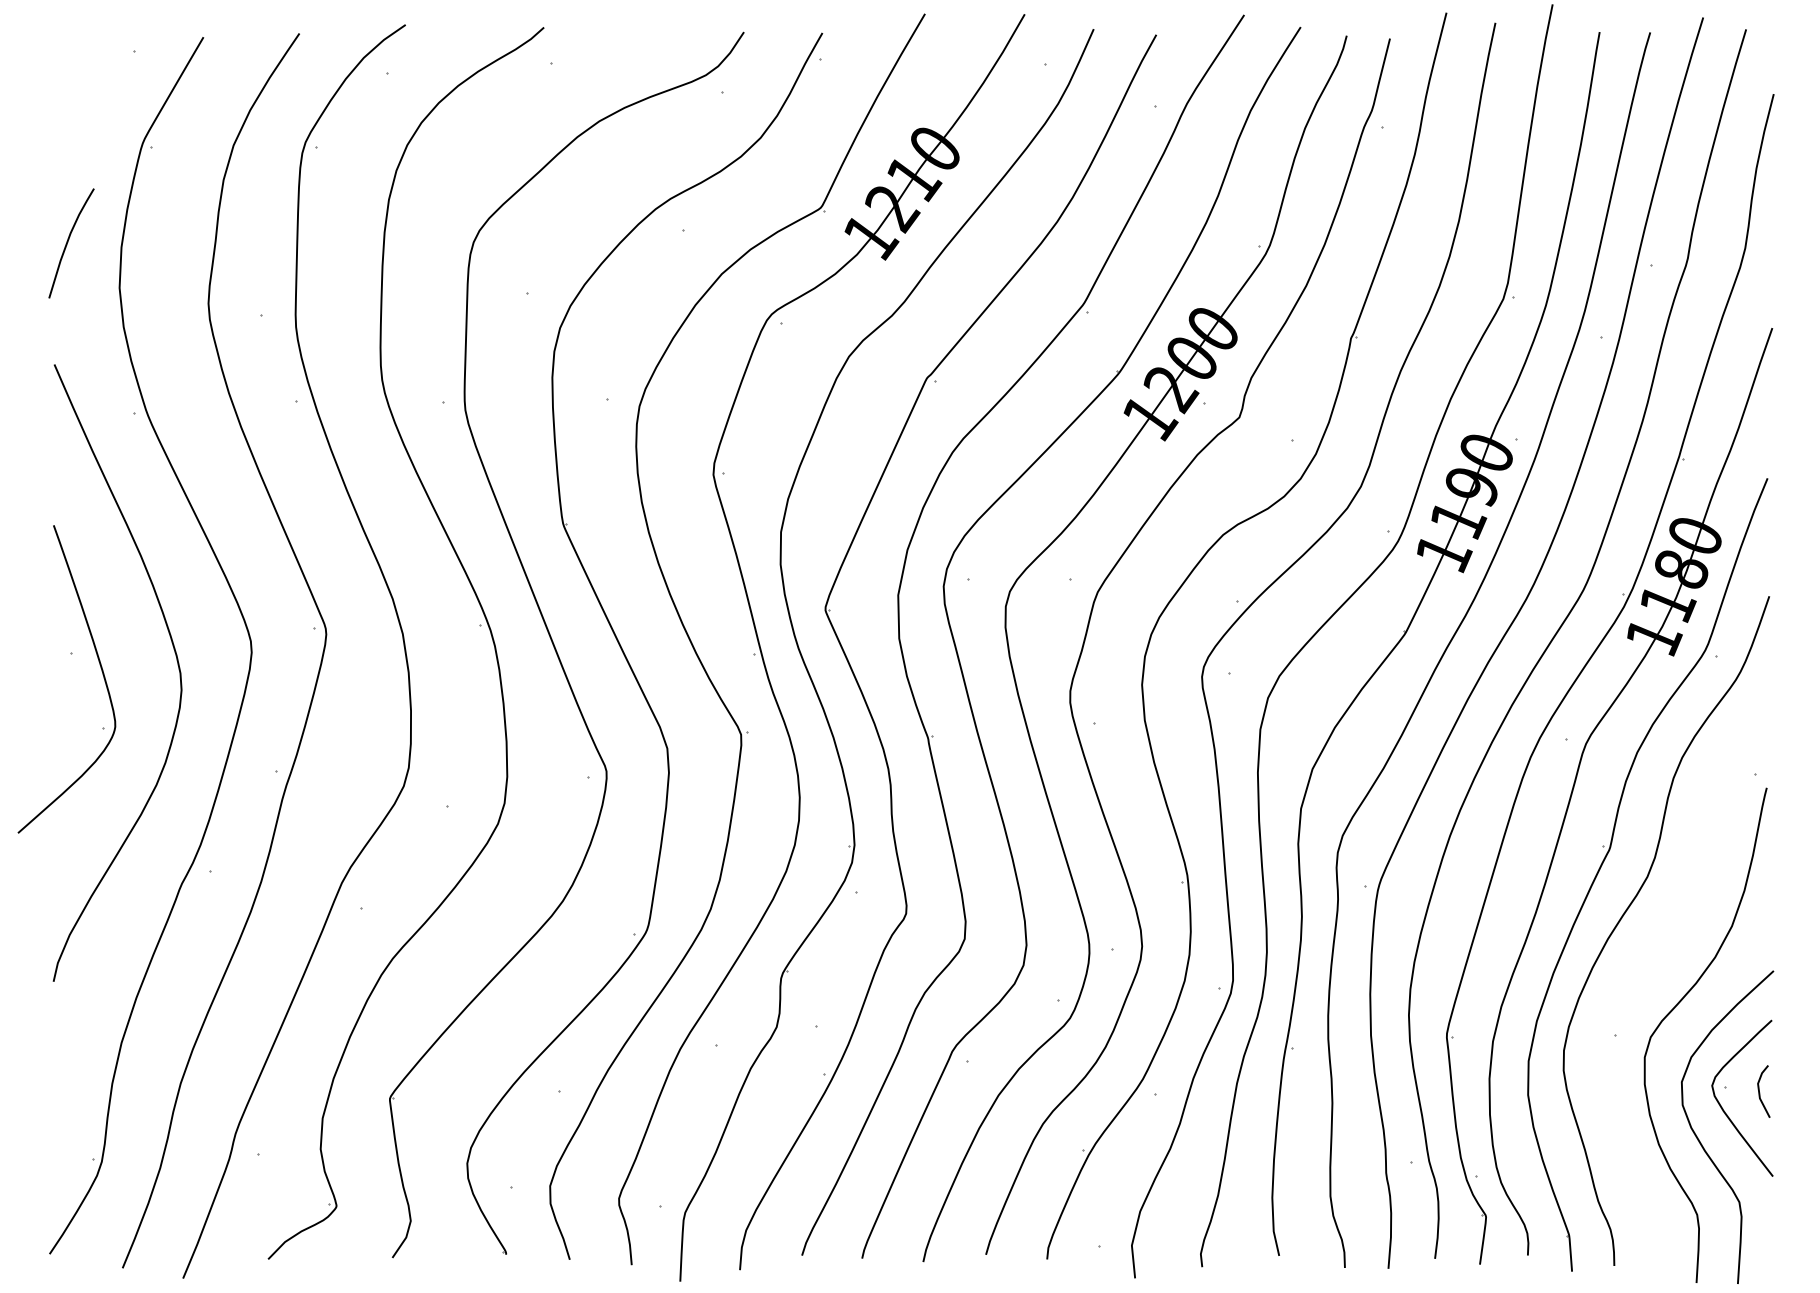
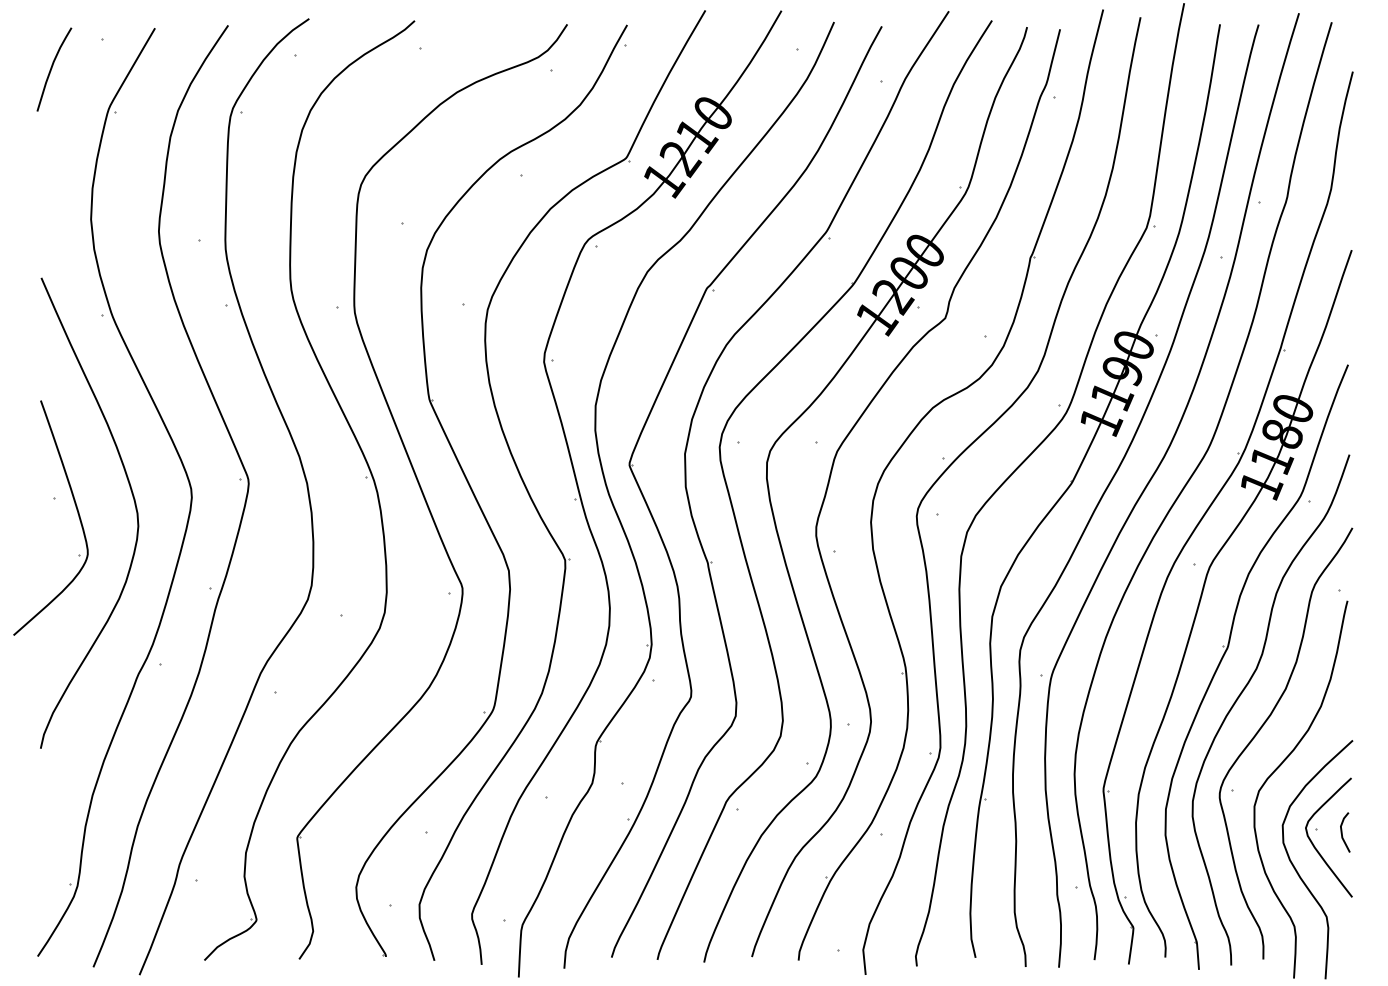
curve: (68, 242) -> (52, 68), moved
curve: (1655, 953) -> (1262, 727), added

